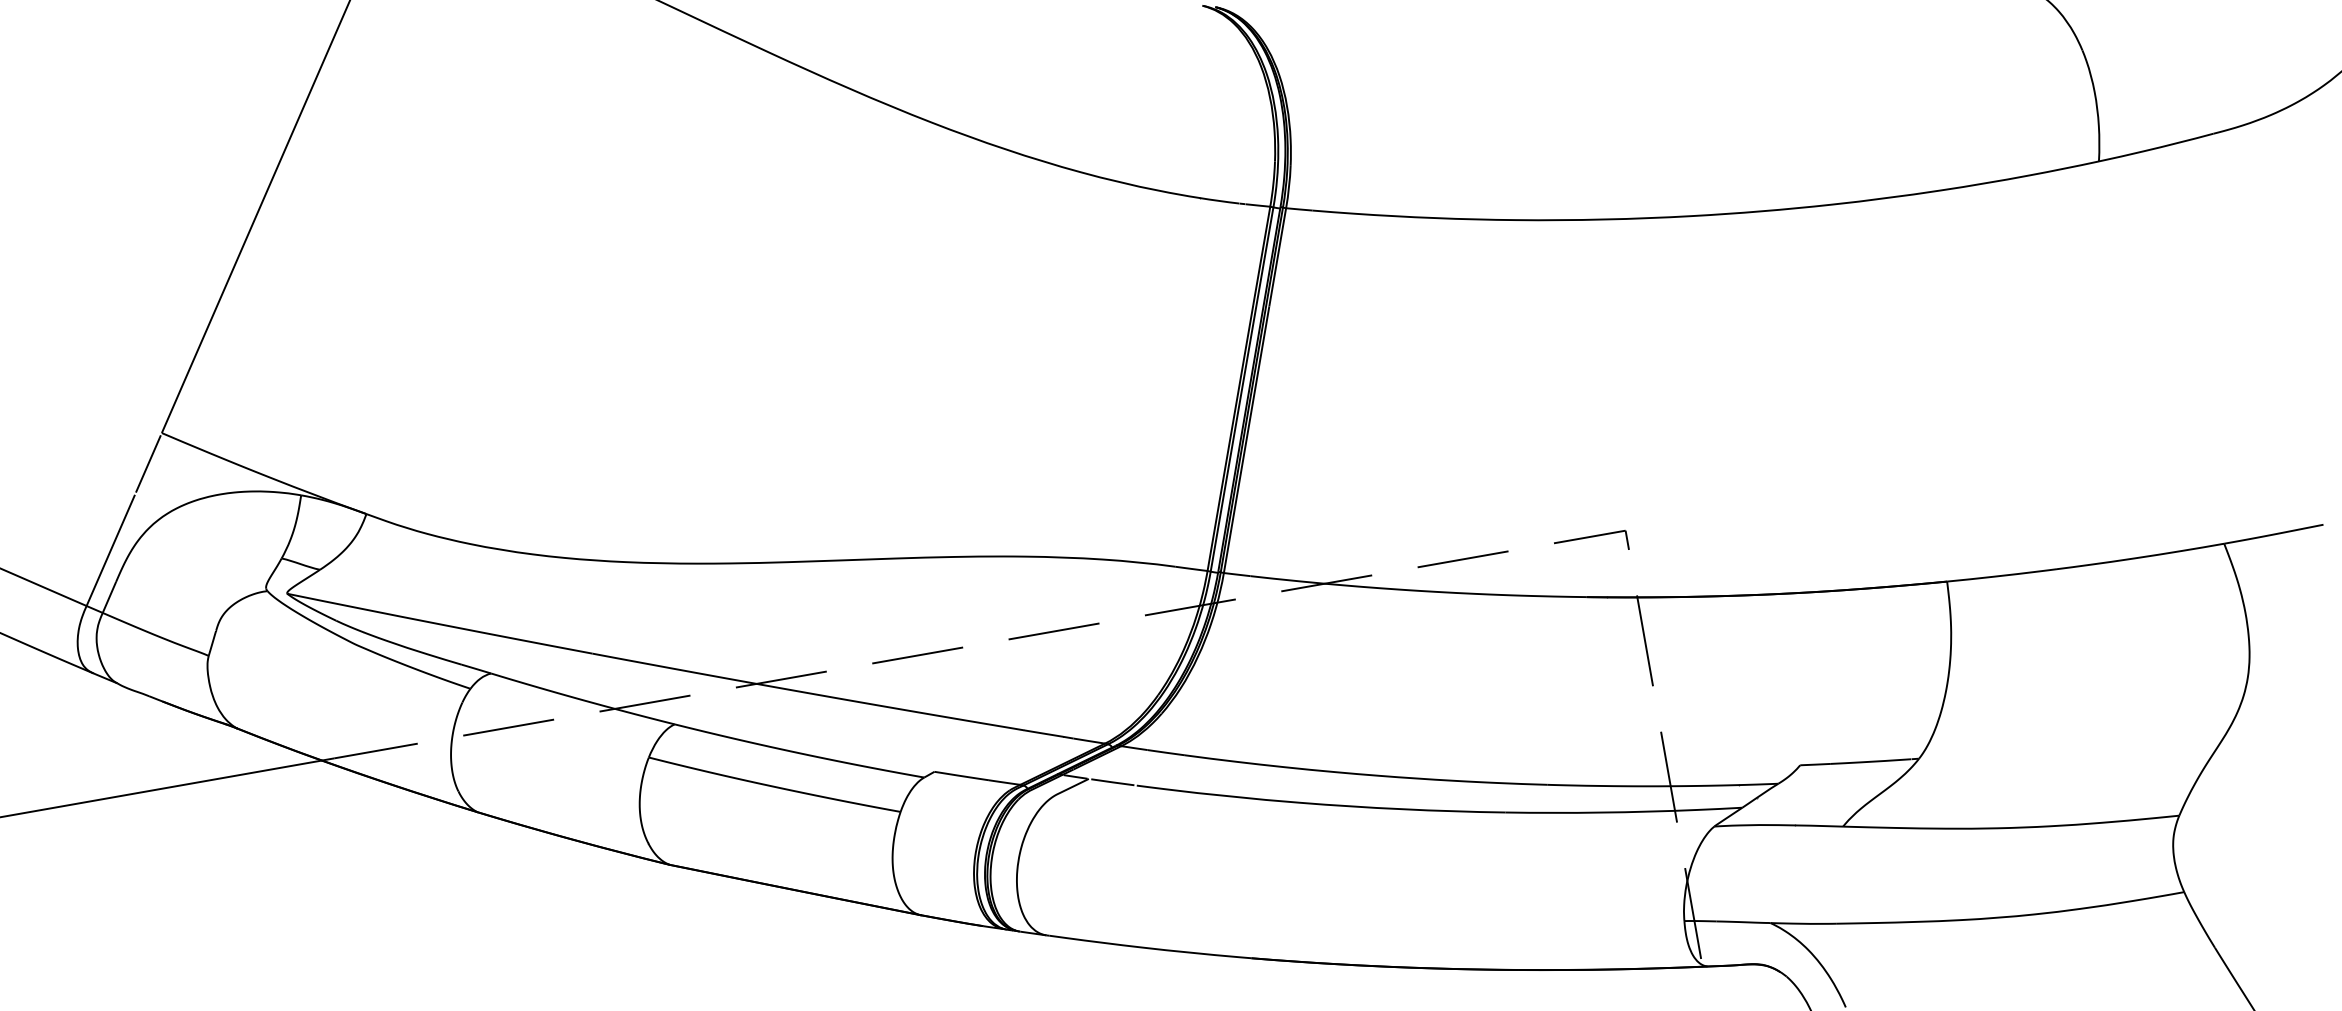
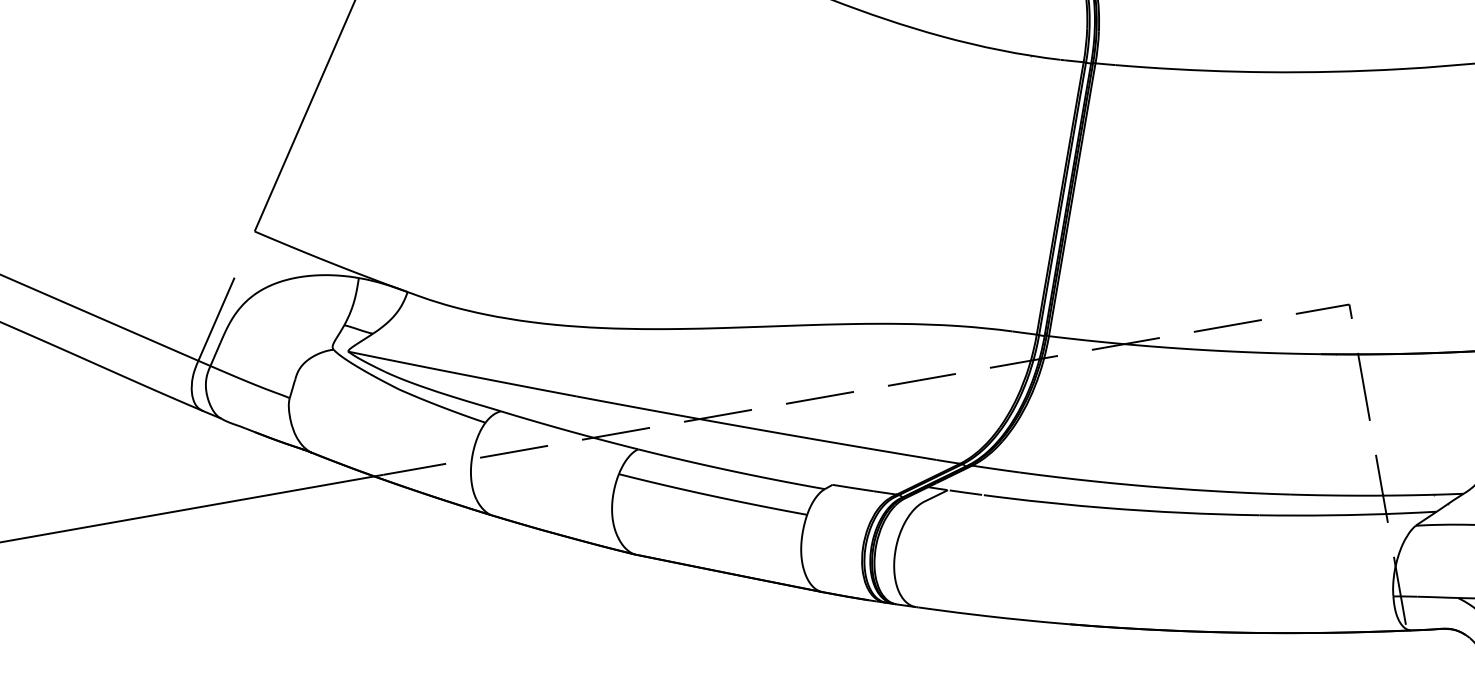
line: (148, 463) -> (244, 254), removed

